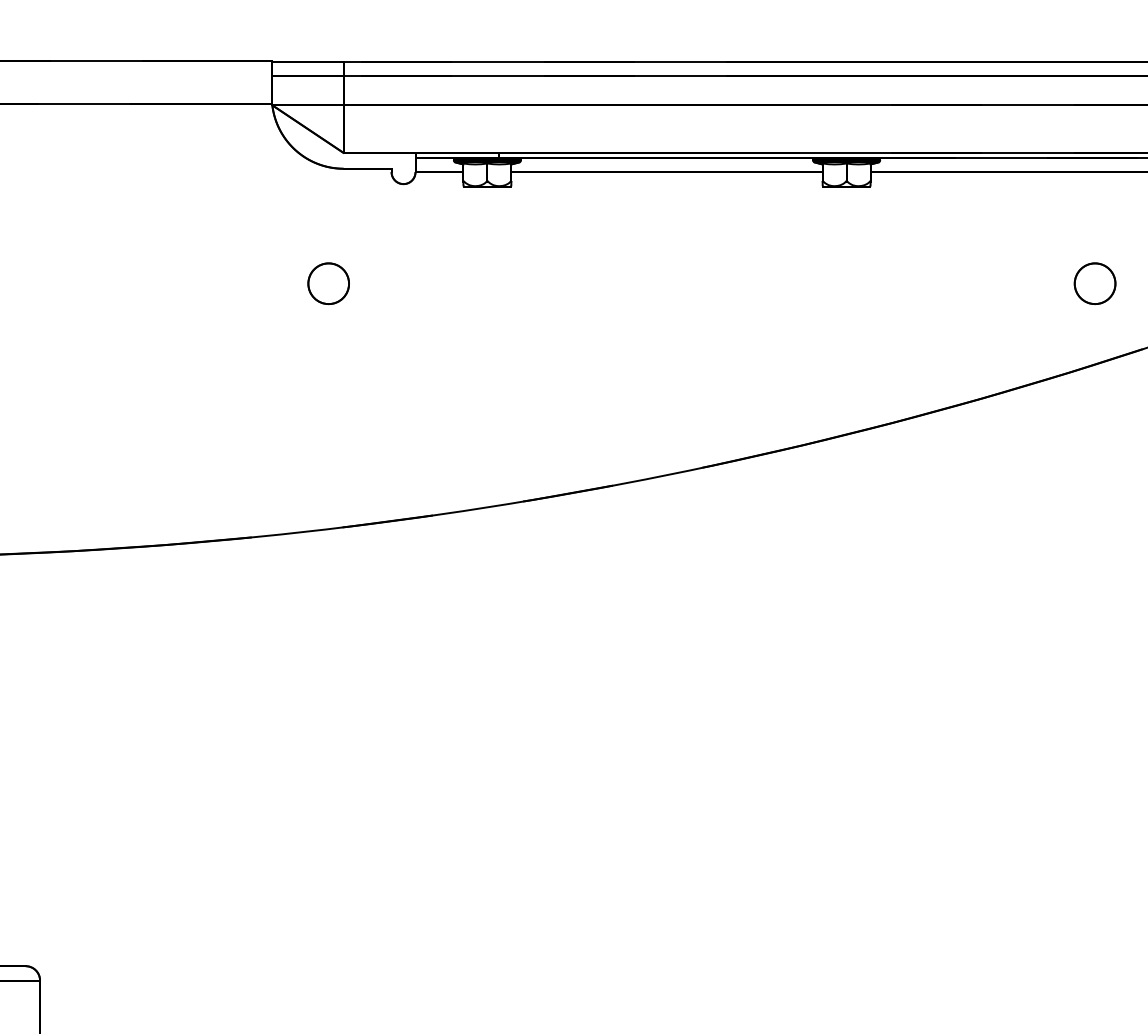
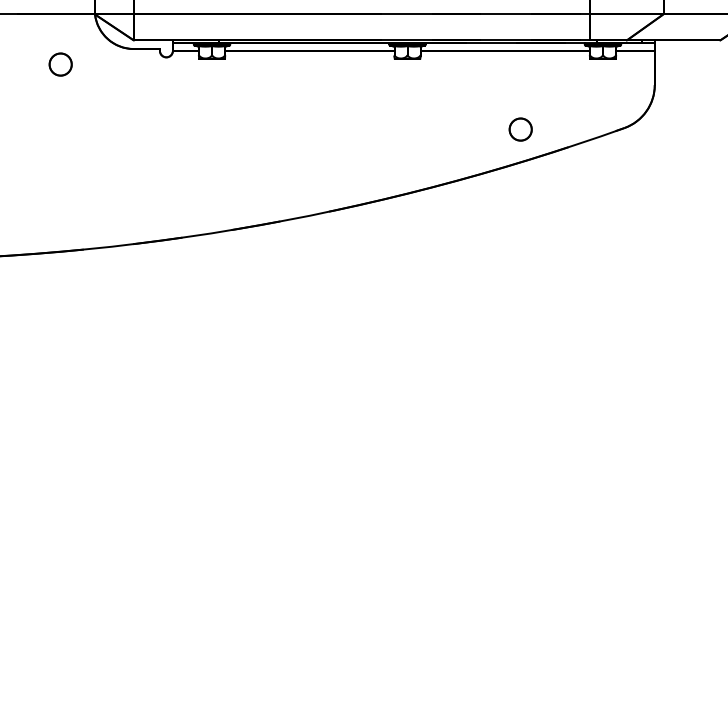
circle: (328, 283) -> (60, 64), moved
circle: (1094, 283) -> (520, 129), moved

